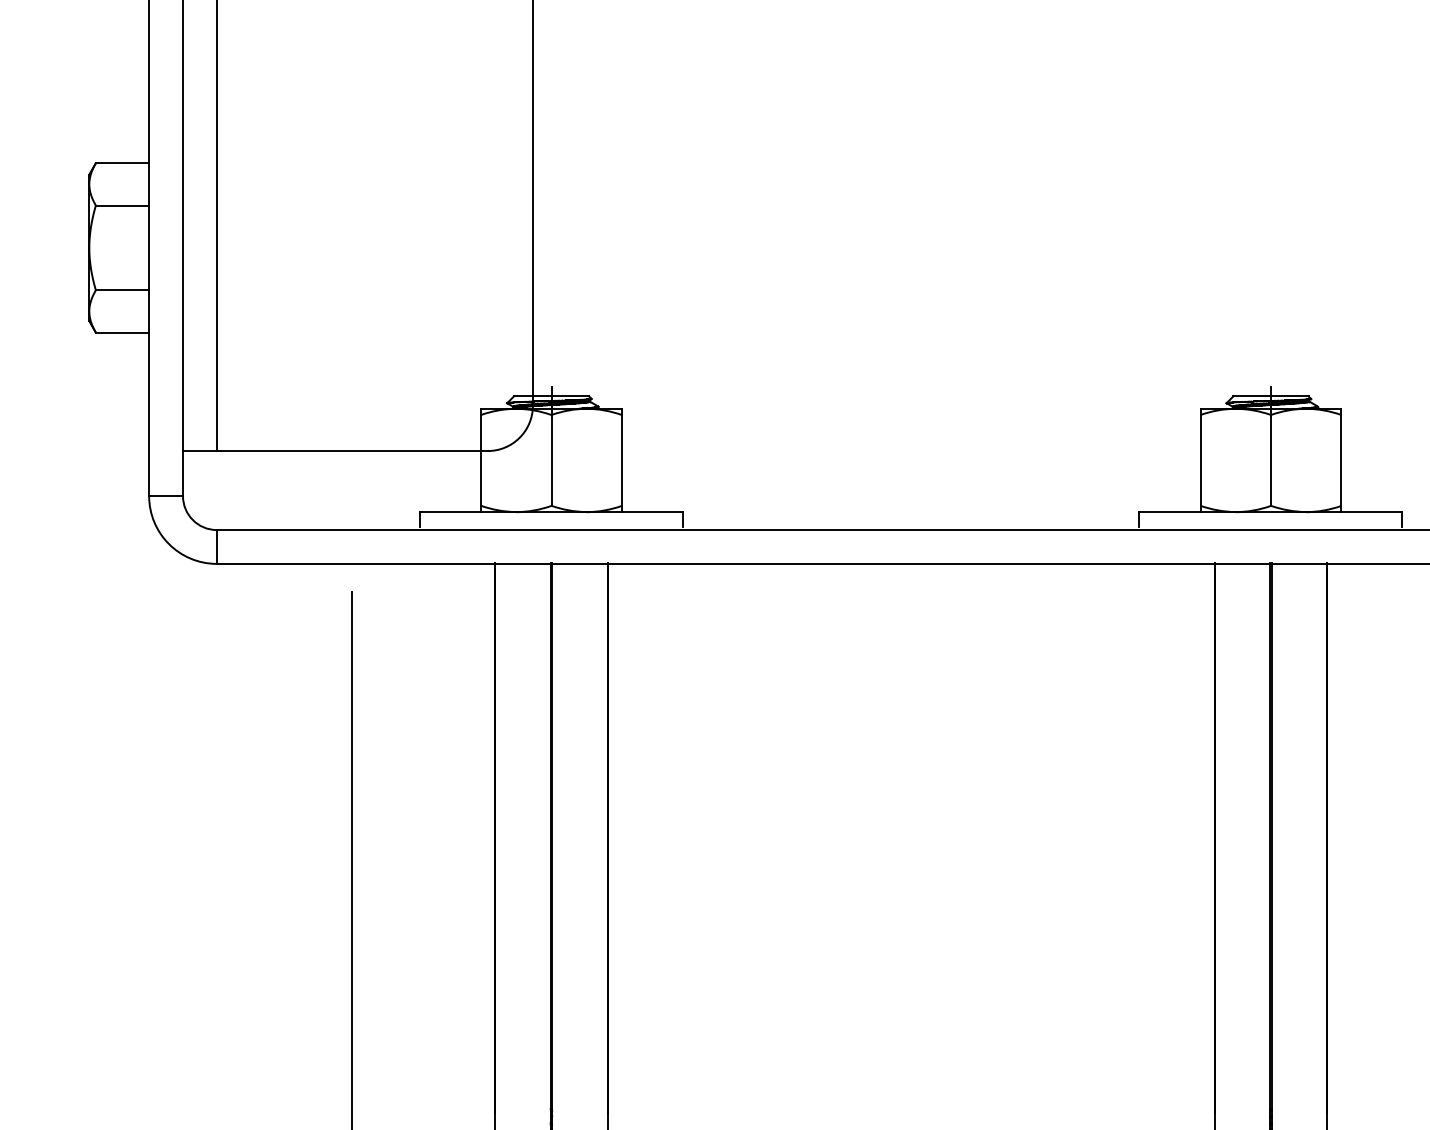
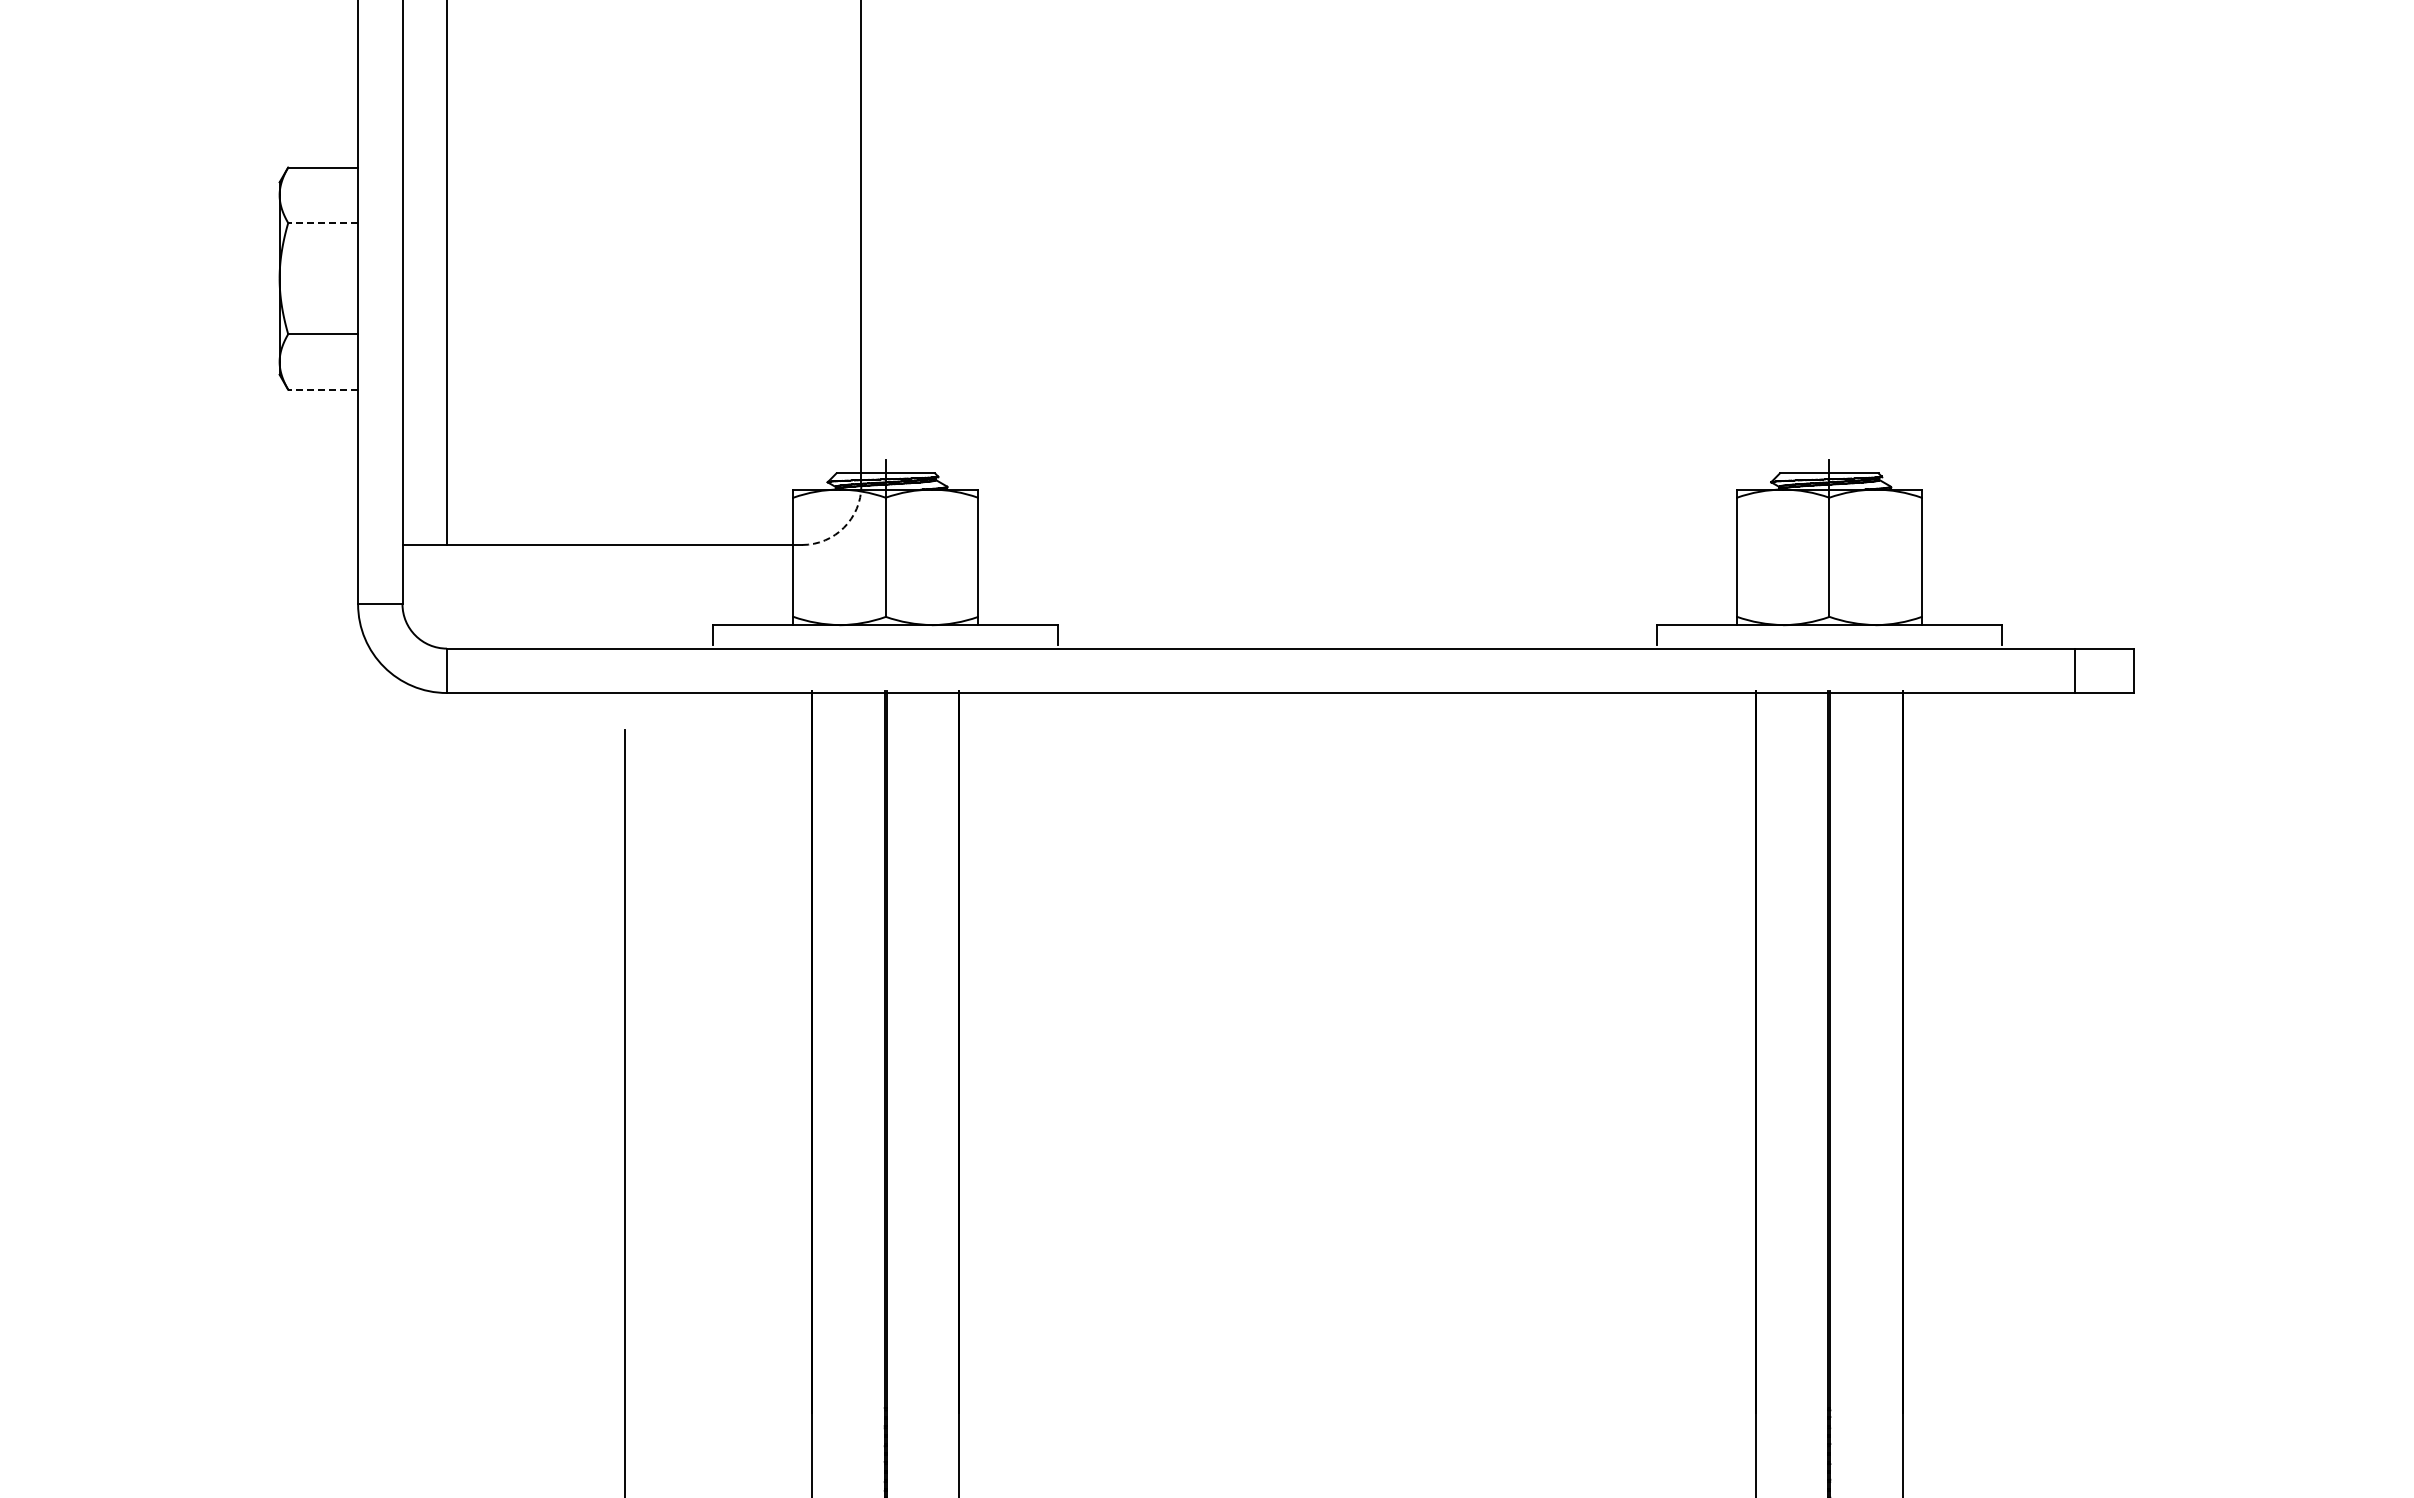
line: (122, 205) -> (323, 223), solid -> dashed
line: (122, 332) -> (323, 389), solid -> dashed
arc: (520, 437) -> (844, 527), solid -> dashed

